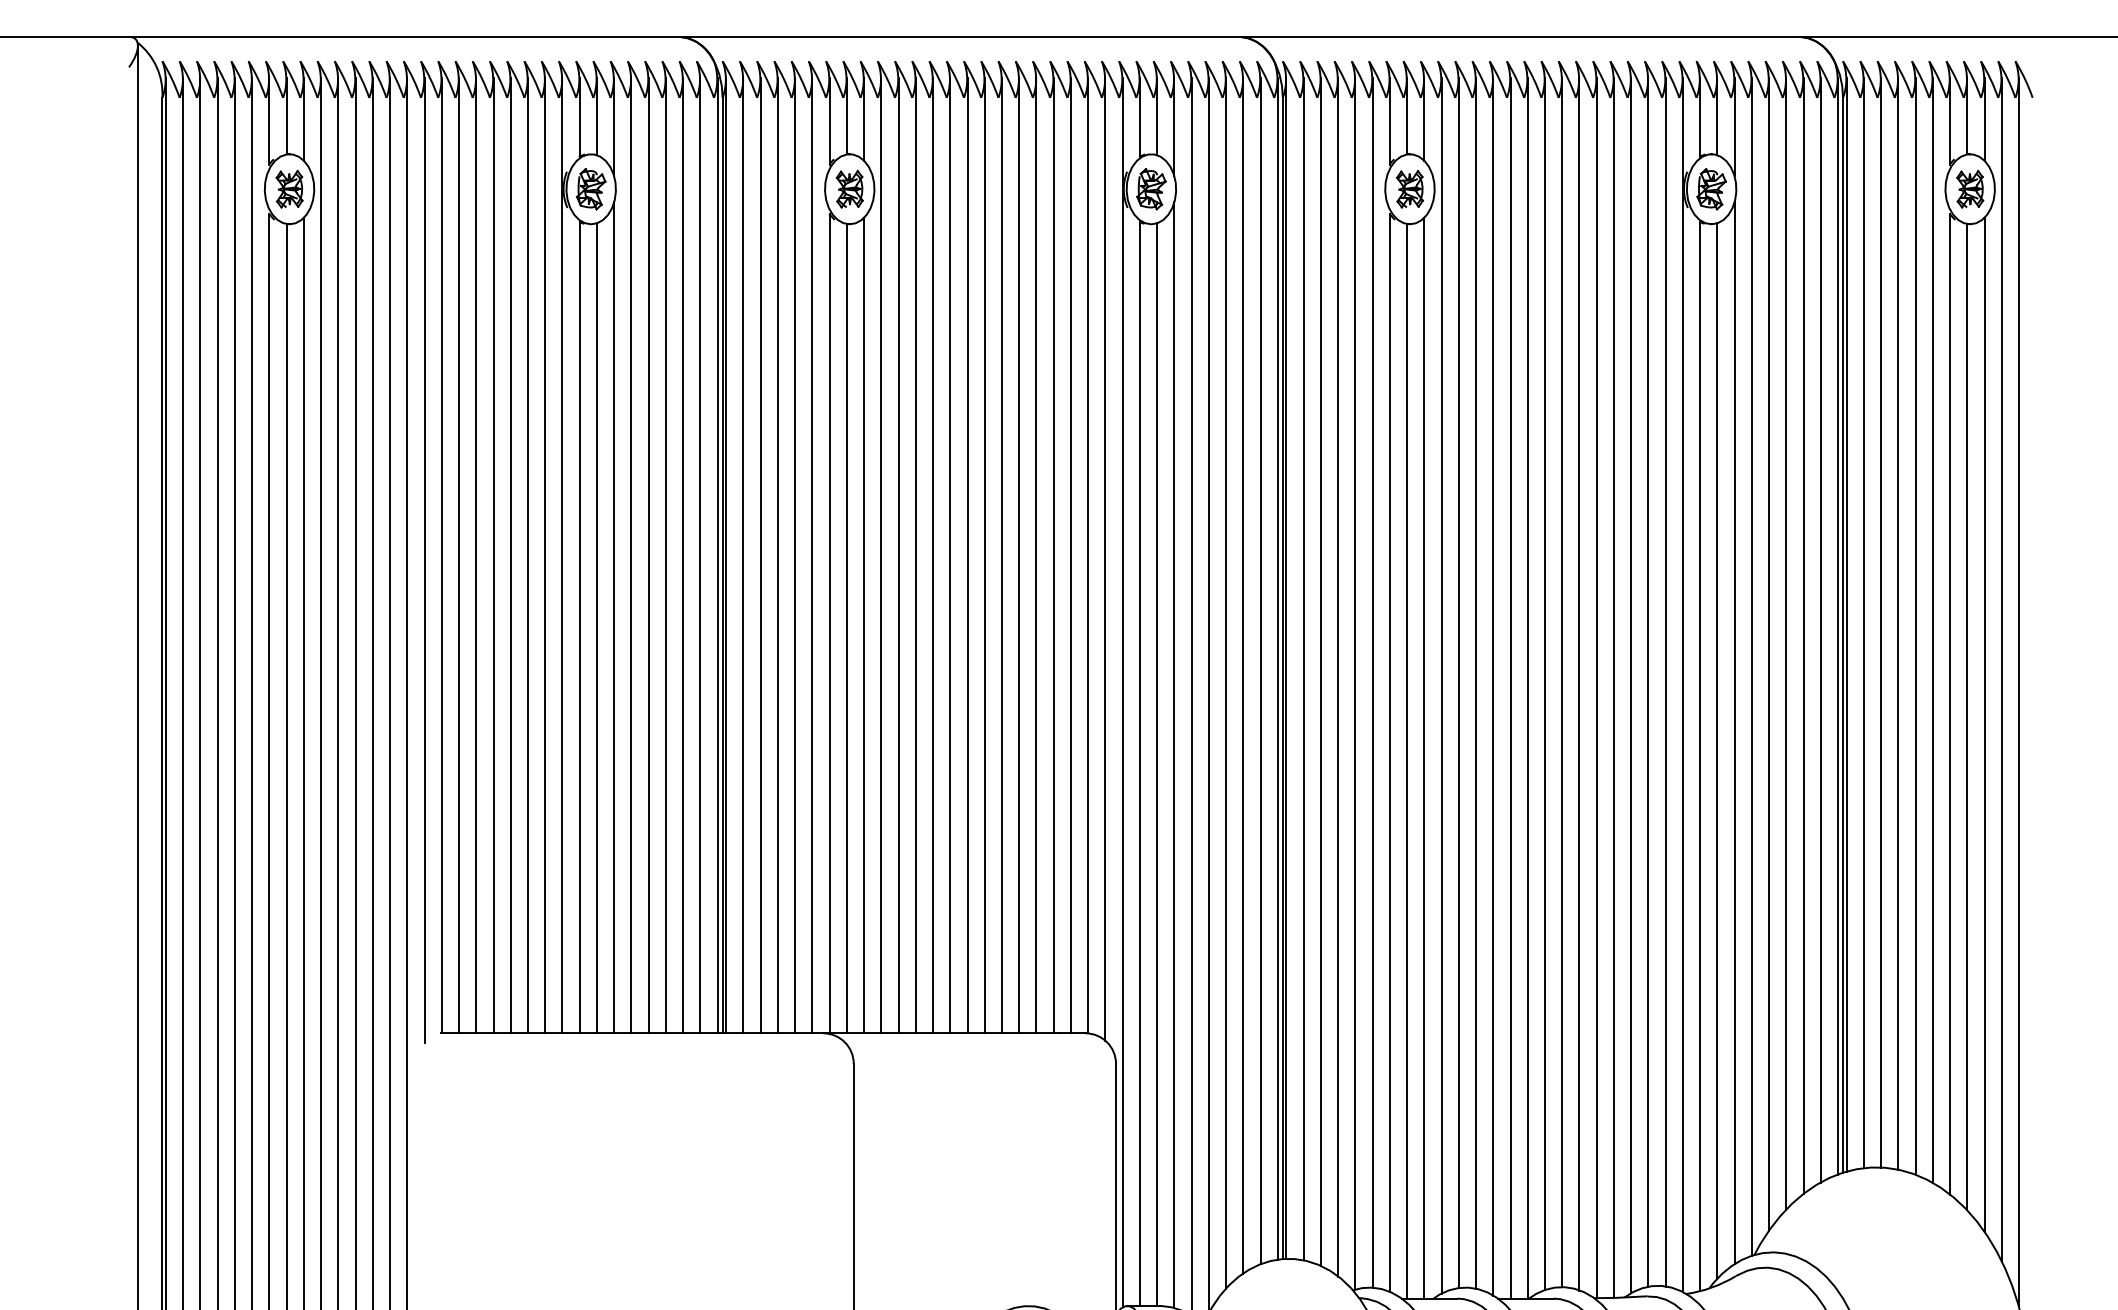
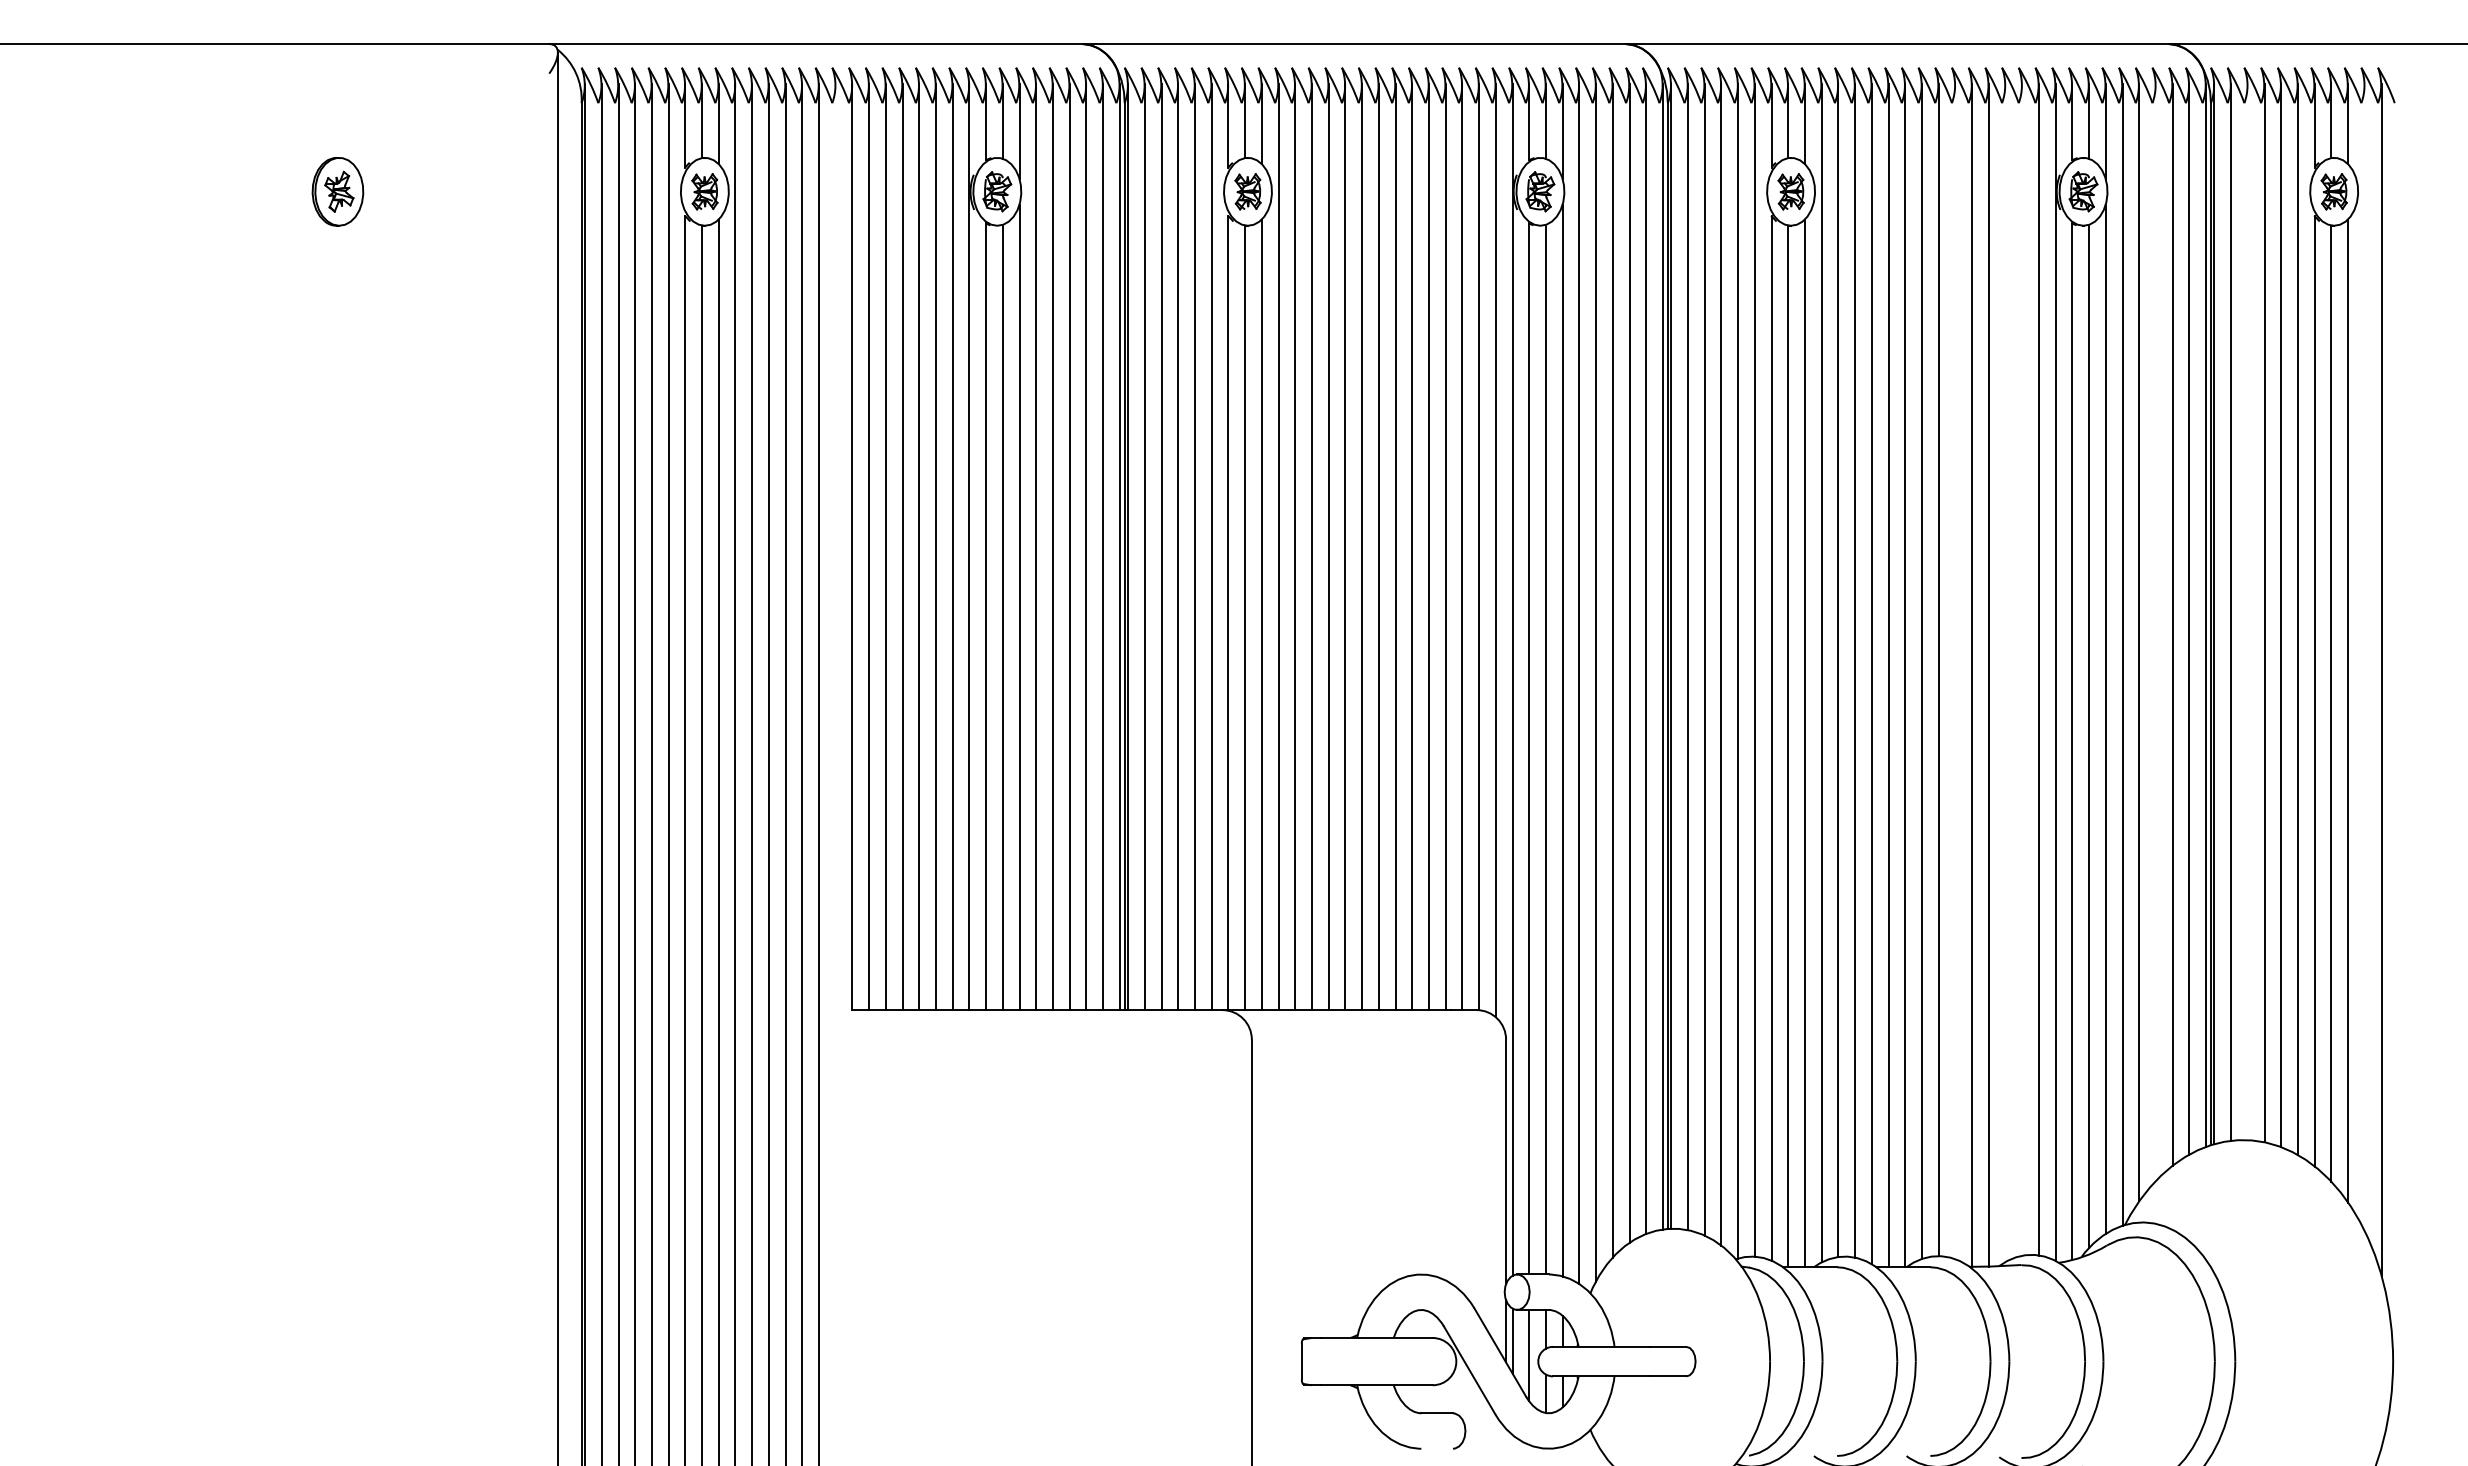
line: (424, 560) -> (835, 551), removed
line: (1880, 622) -> (2247, 611), removed
line: (1785, 643) -> (2155, 632), removed
line: (2001, 669) -> (2364, 657), removed
line: (1648, 682) -> (2022, 669), removed
line: (1579, 684) -> (1955, 671), removed
line: (1631, 685) -> (2005, 672), removed

